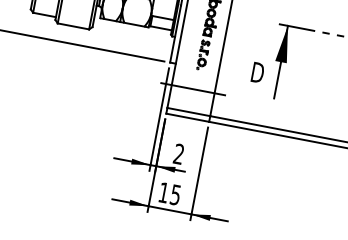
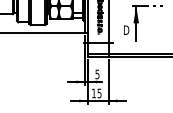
text: (178, 154) -> (97, 74), 2 -> 5

